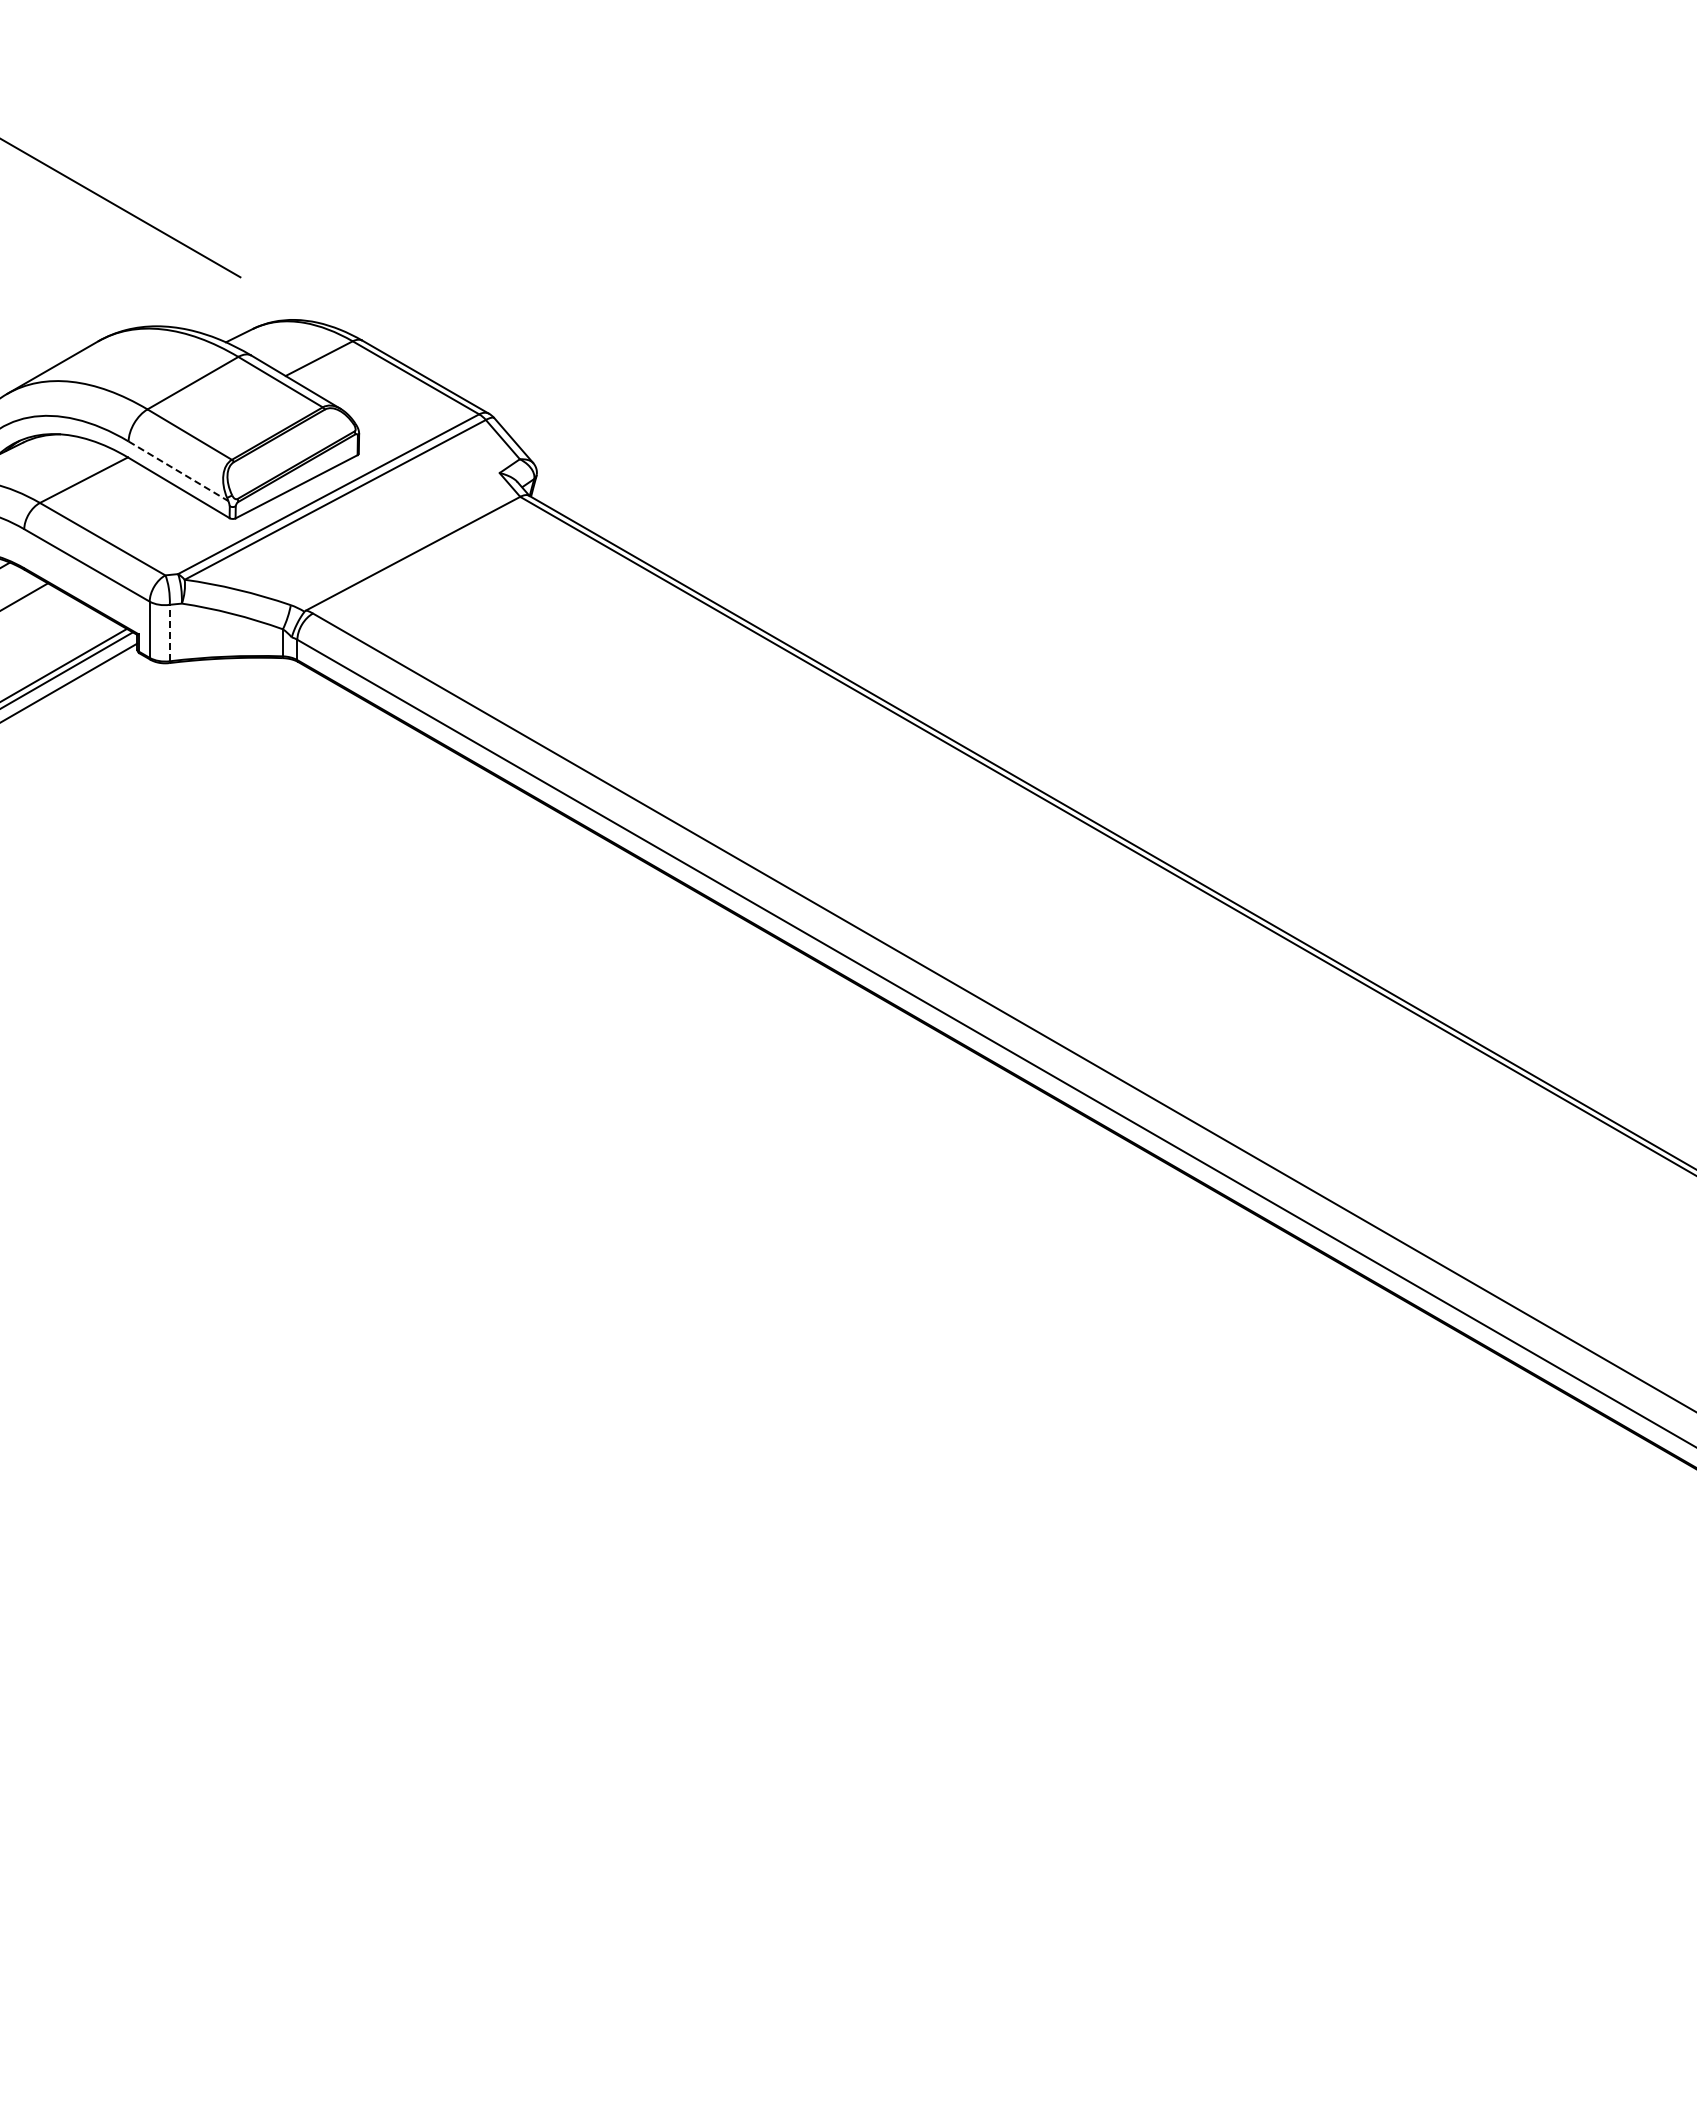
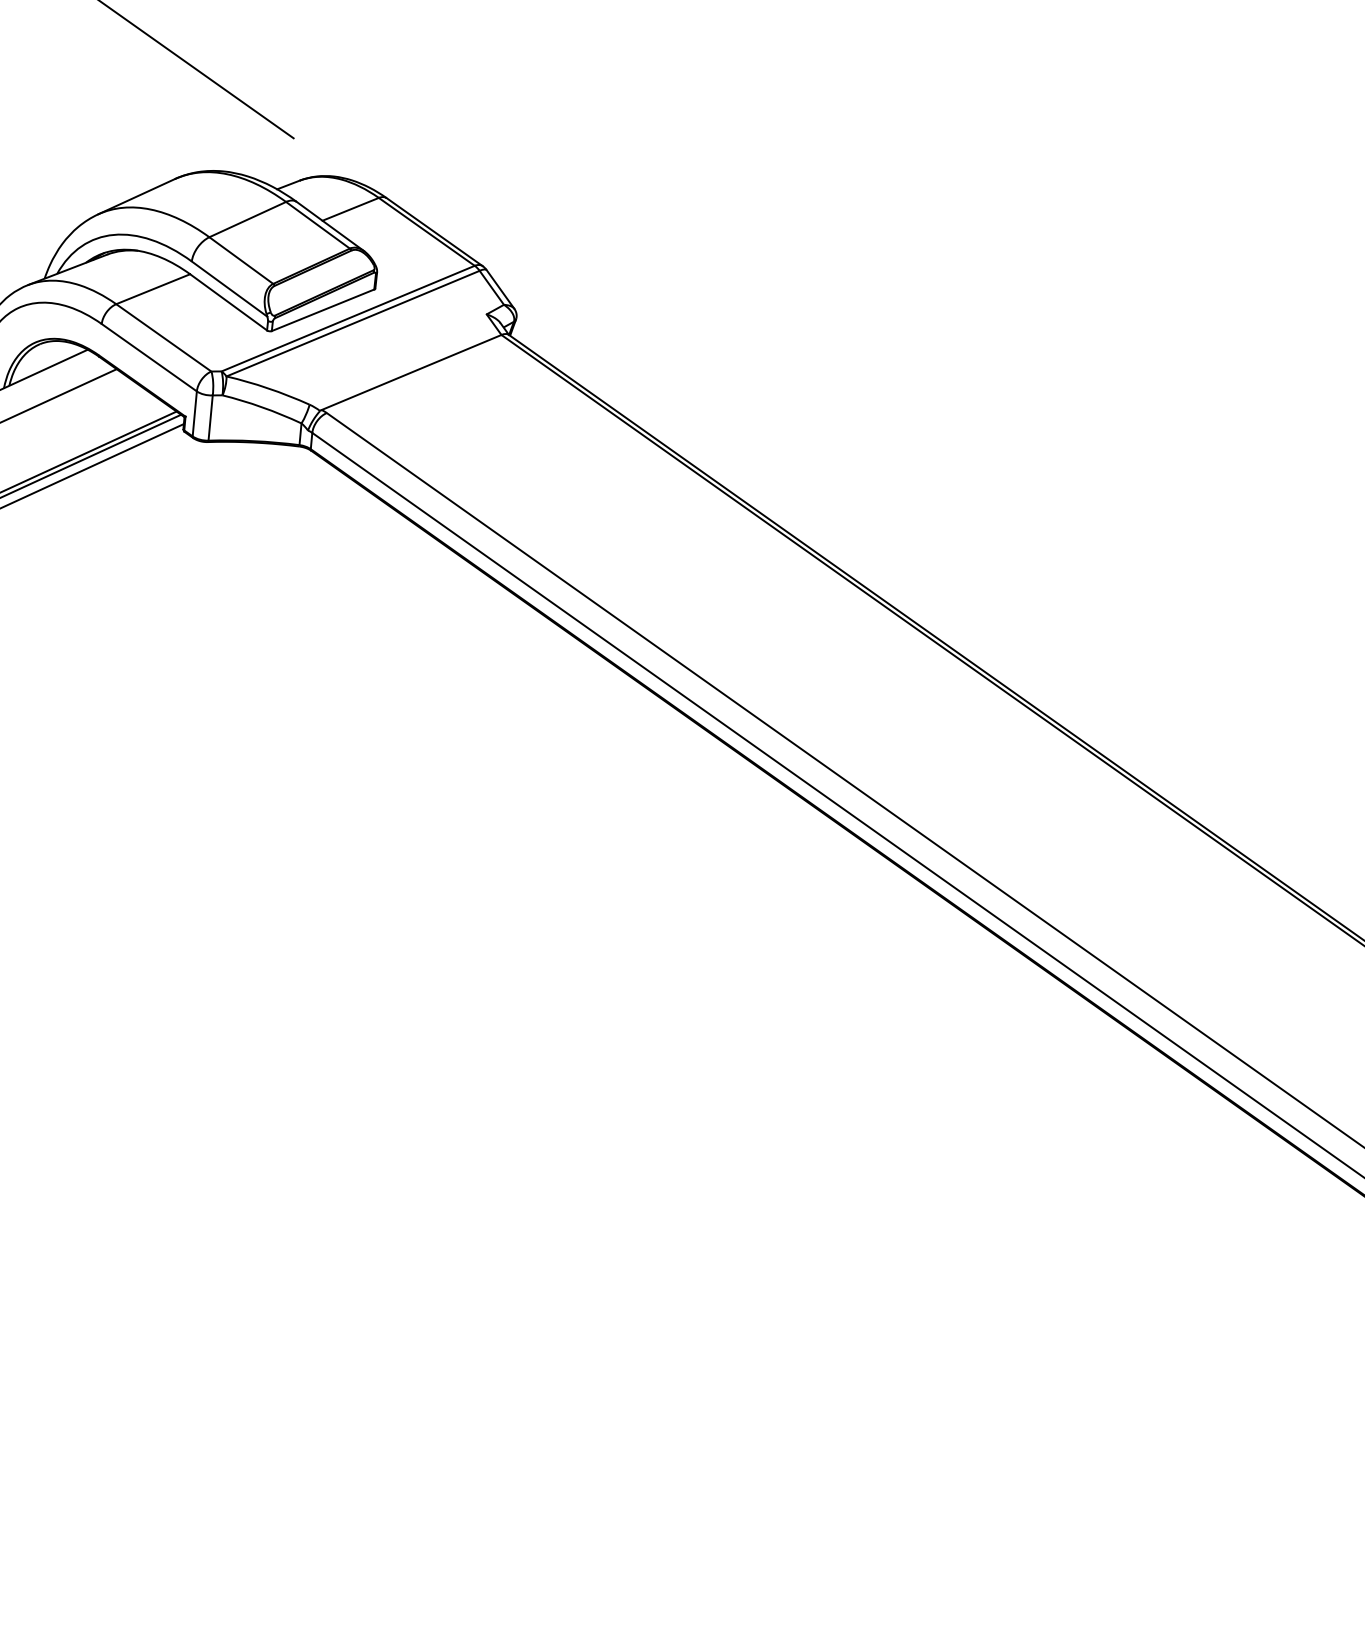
line: (178, 471) -> (229, 289), dashed -> solid
line: (169, 632) -> (210, 417), dashed -> solid

